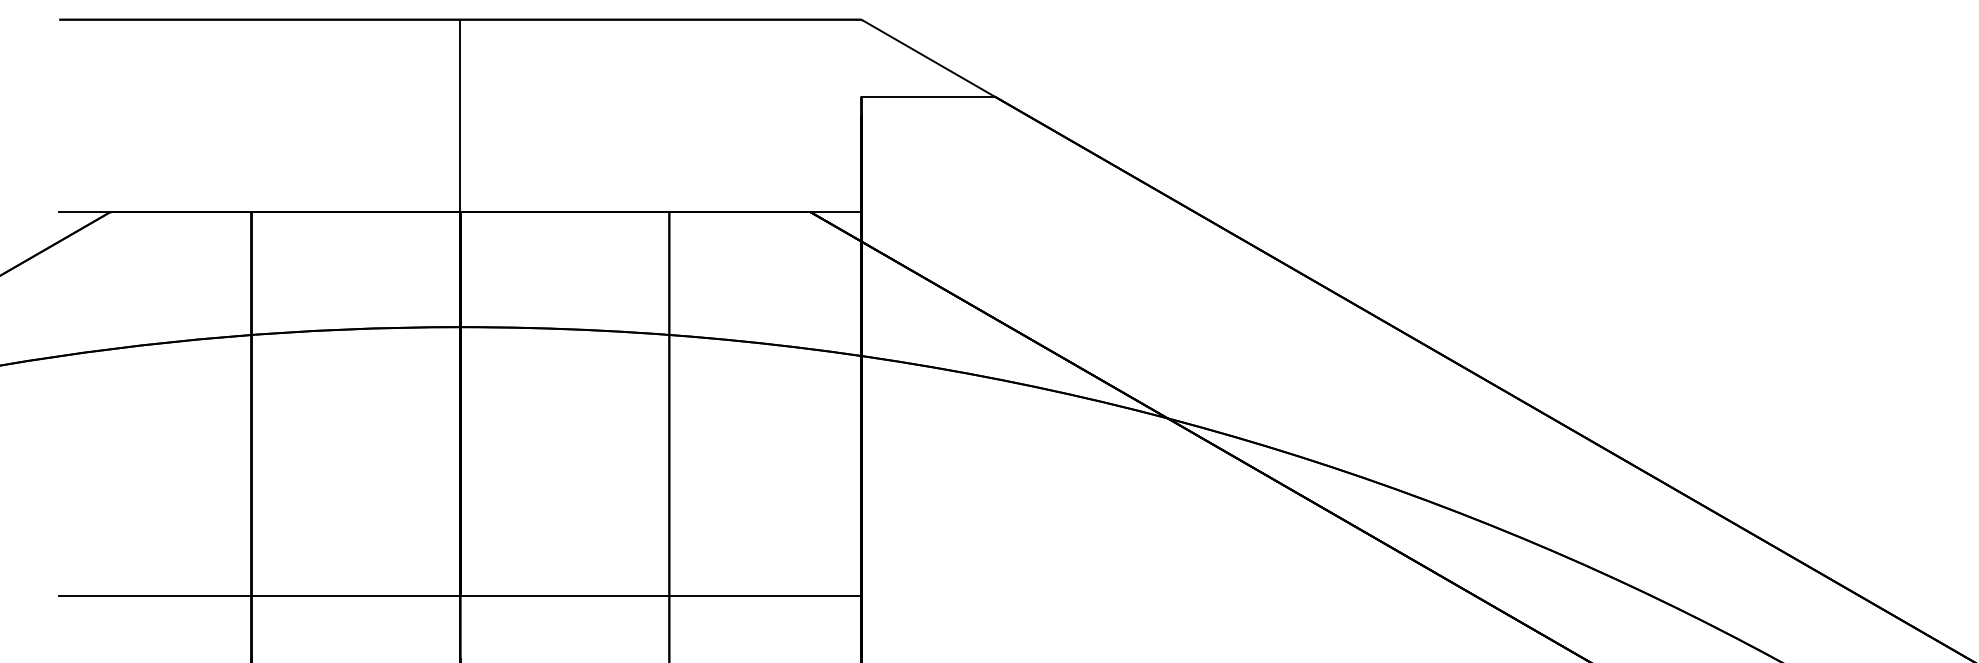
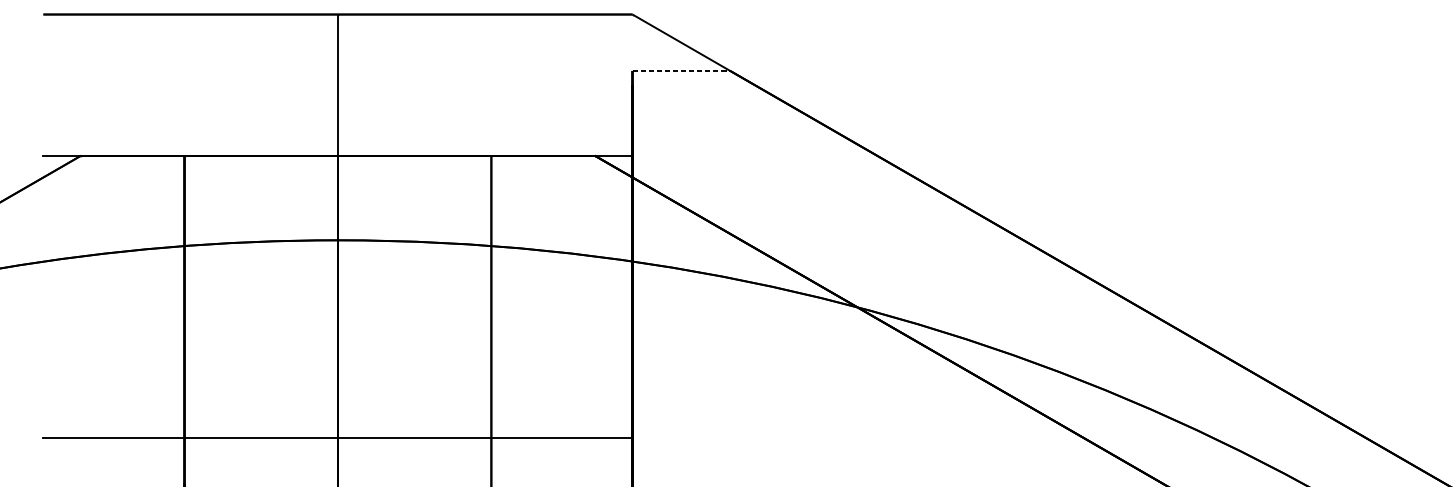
line: (928, 96) -> (681, 70), solid -> dashed

